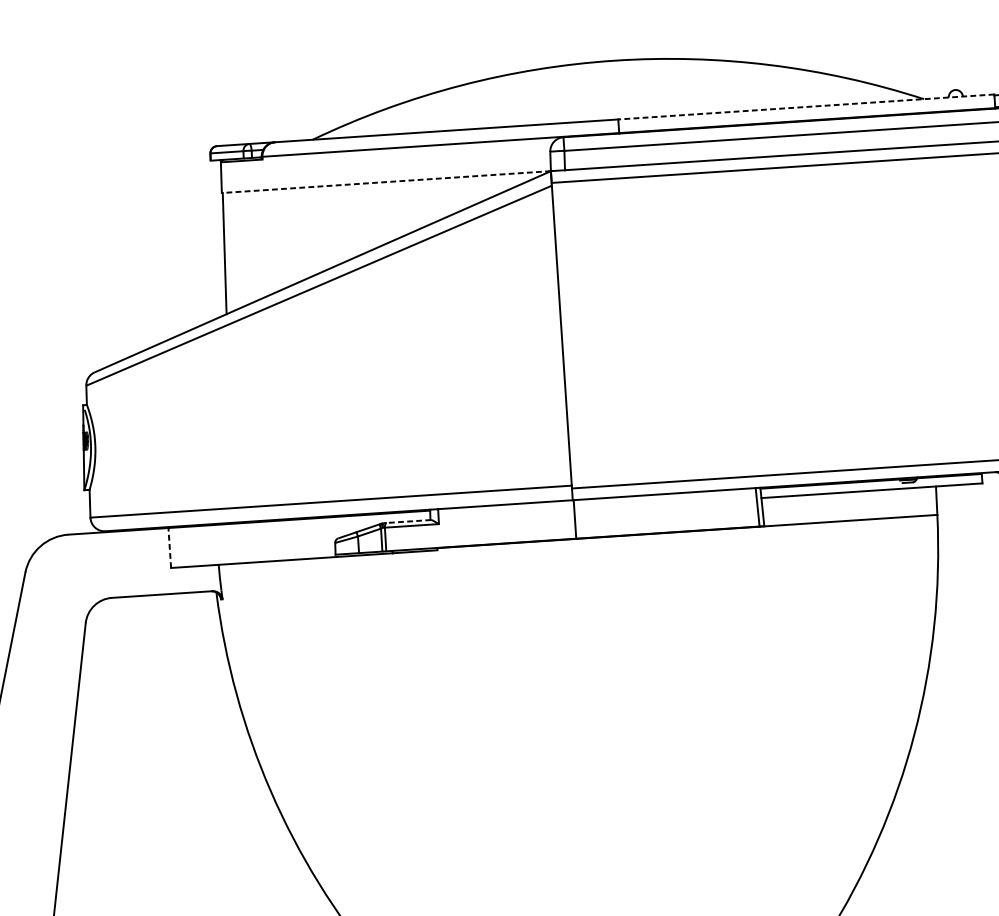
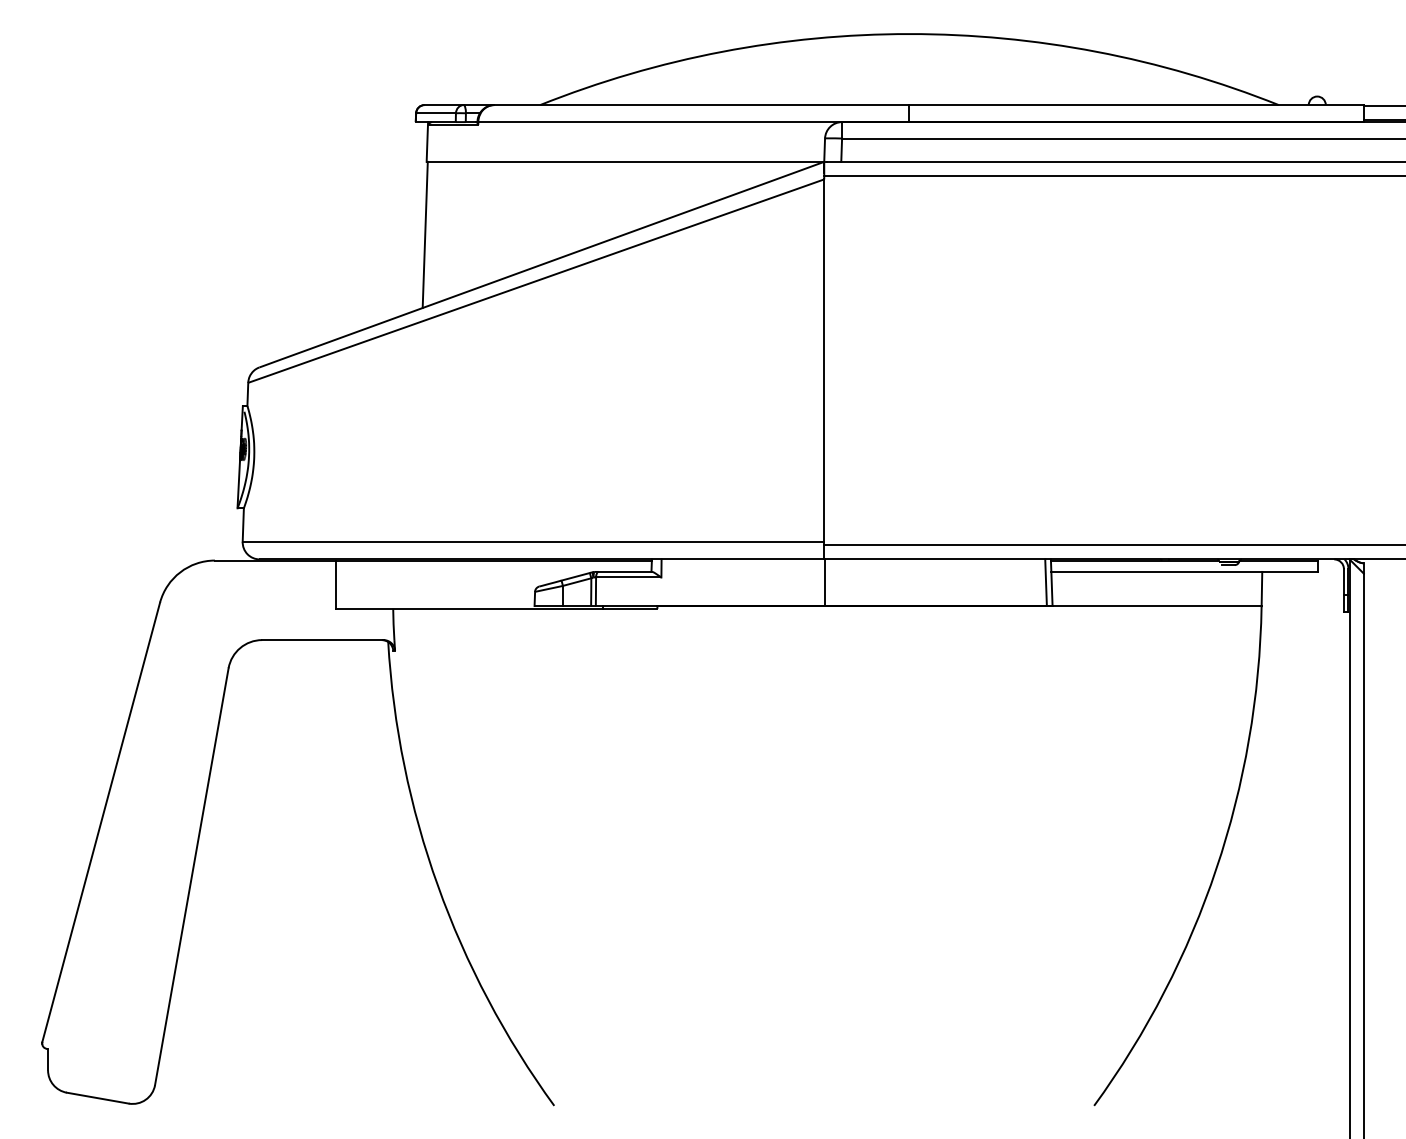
line: (806, 107) -> (1136, 105), dashed -> solid
line: (386, 181) -> (625, 161), dashed -> solid
line: (408, 521) -> (625, 571), dashed -> solid
line: (169, 547) -> (335, 584), dashed -> solid

